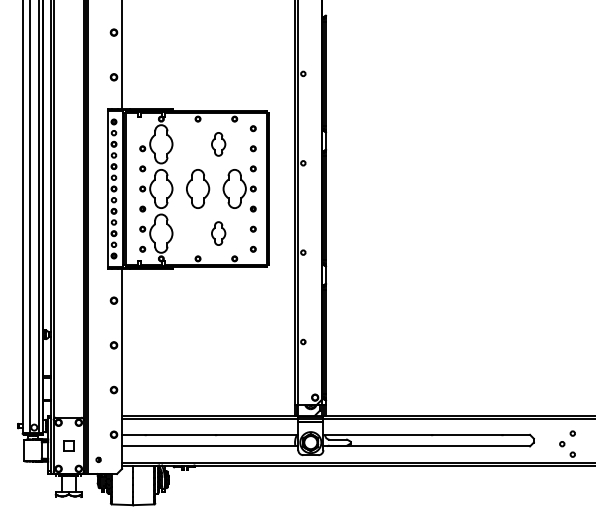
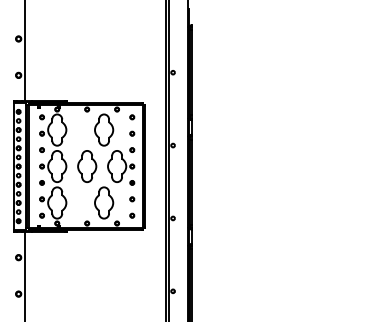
part: (142, 128) -> (41, 117), added
part: (218, 144) -> (103, 130), size x1.67
part: (218, 233) -> (103, 202), size x1.67

